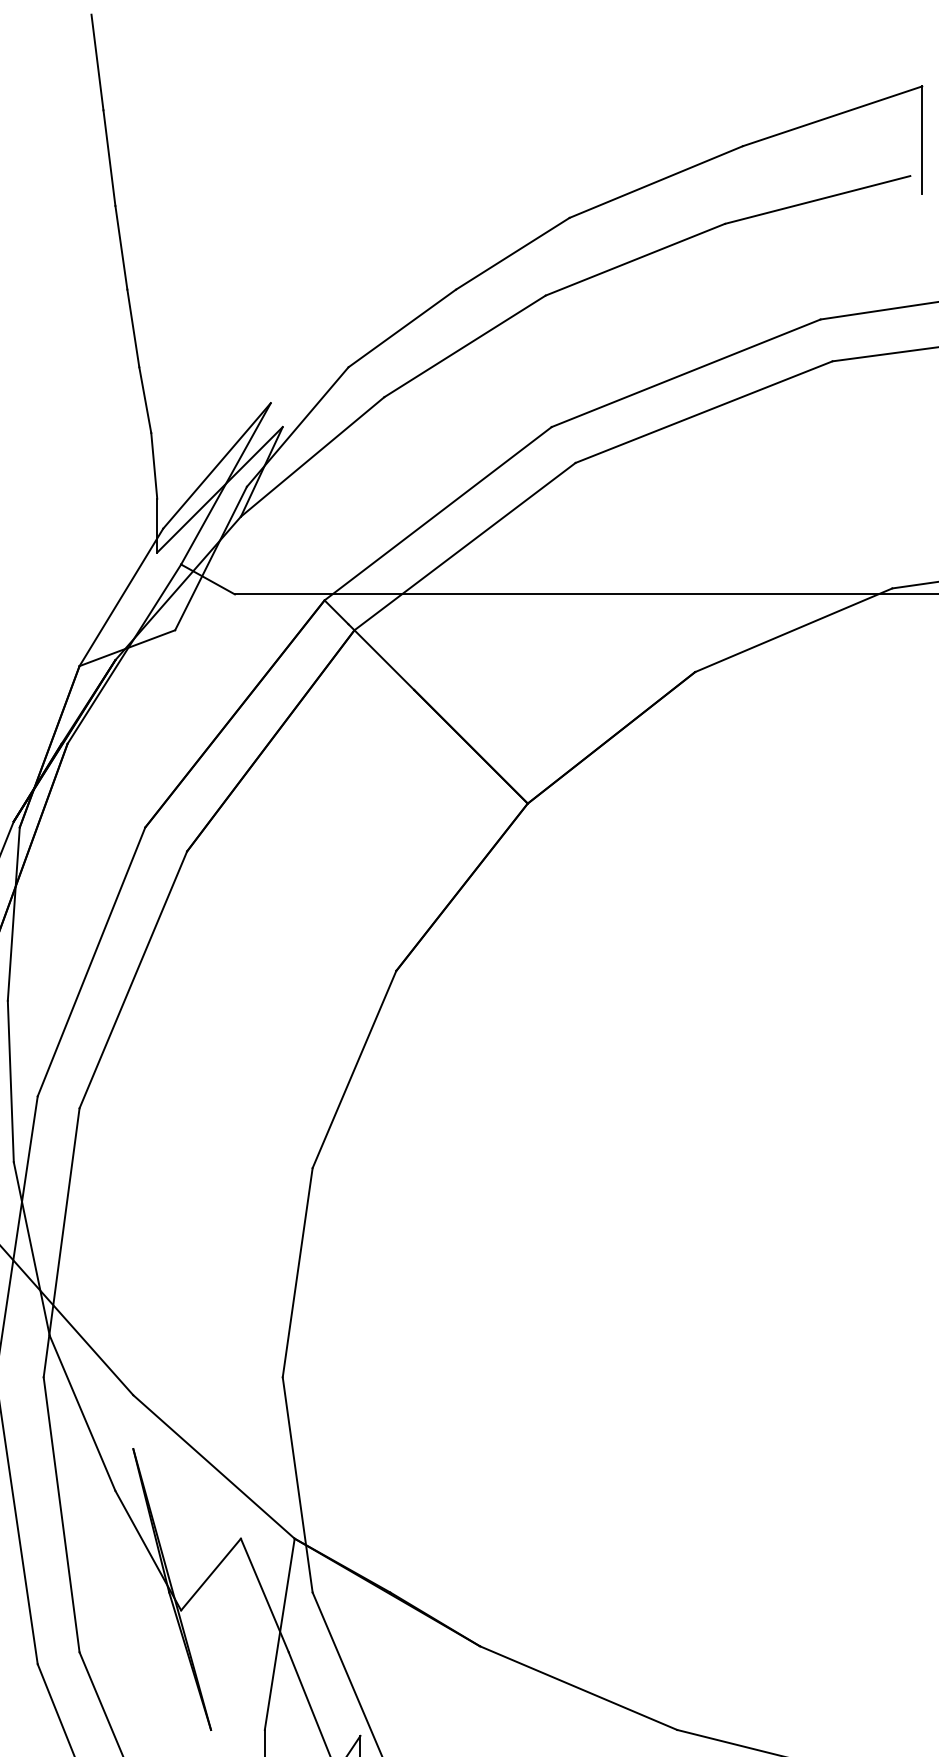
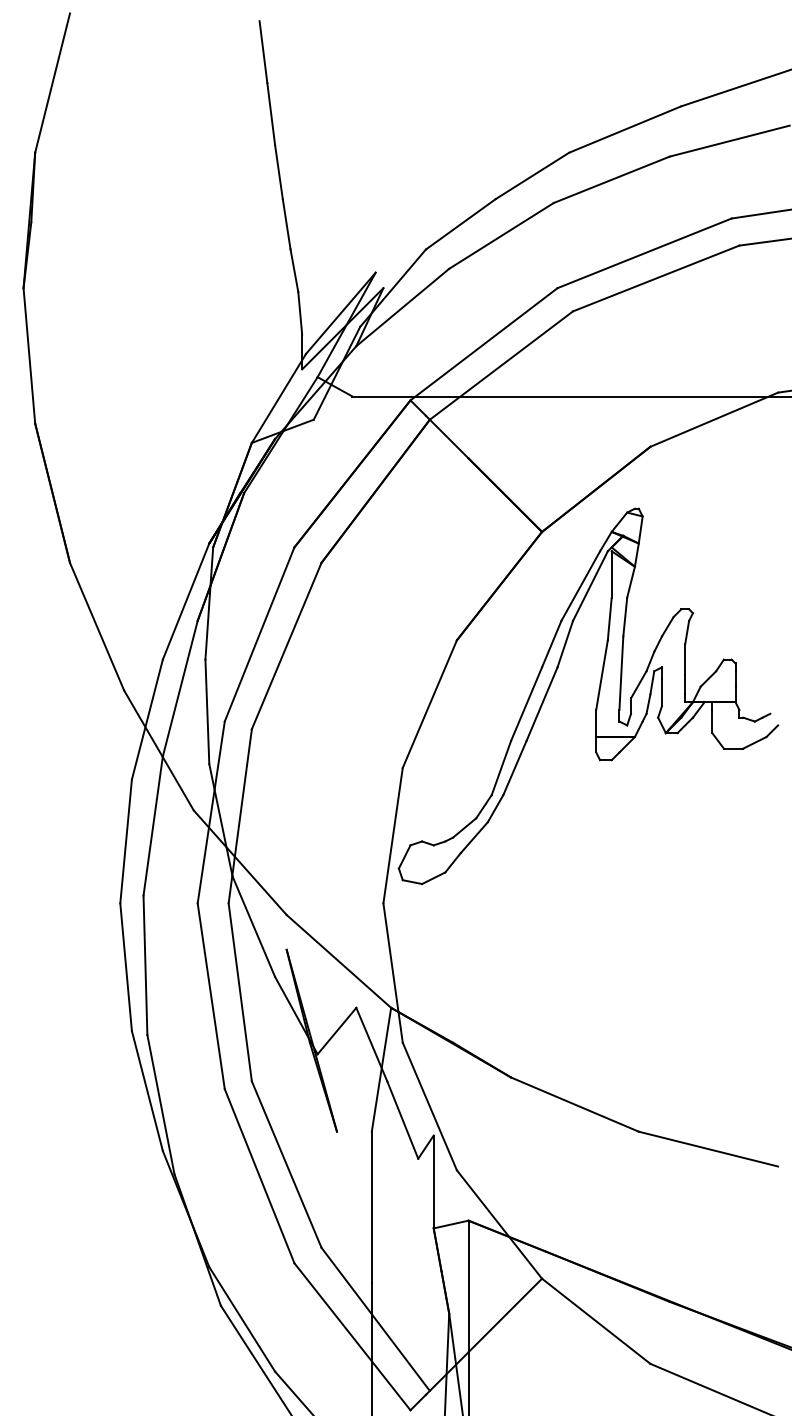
part: (613, 1056) -> (597, 695), added

